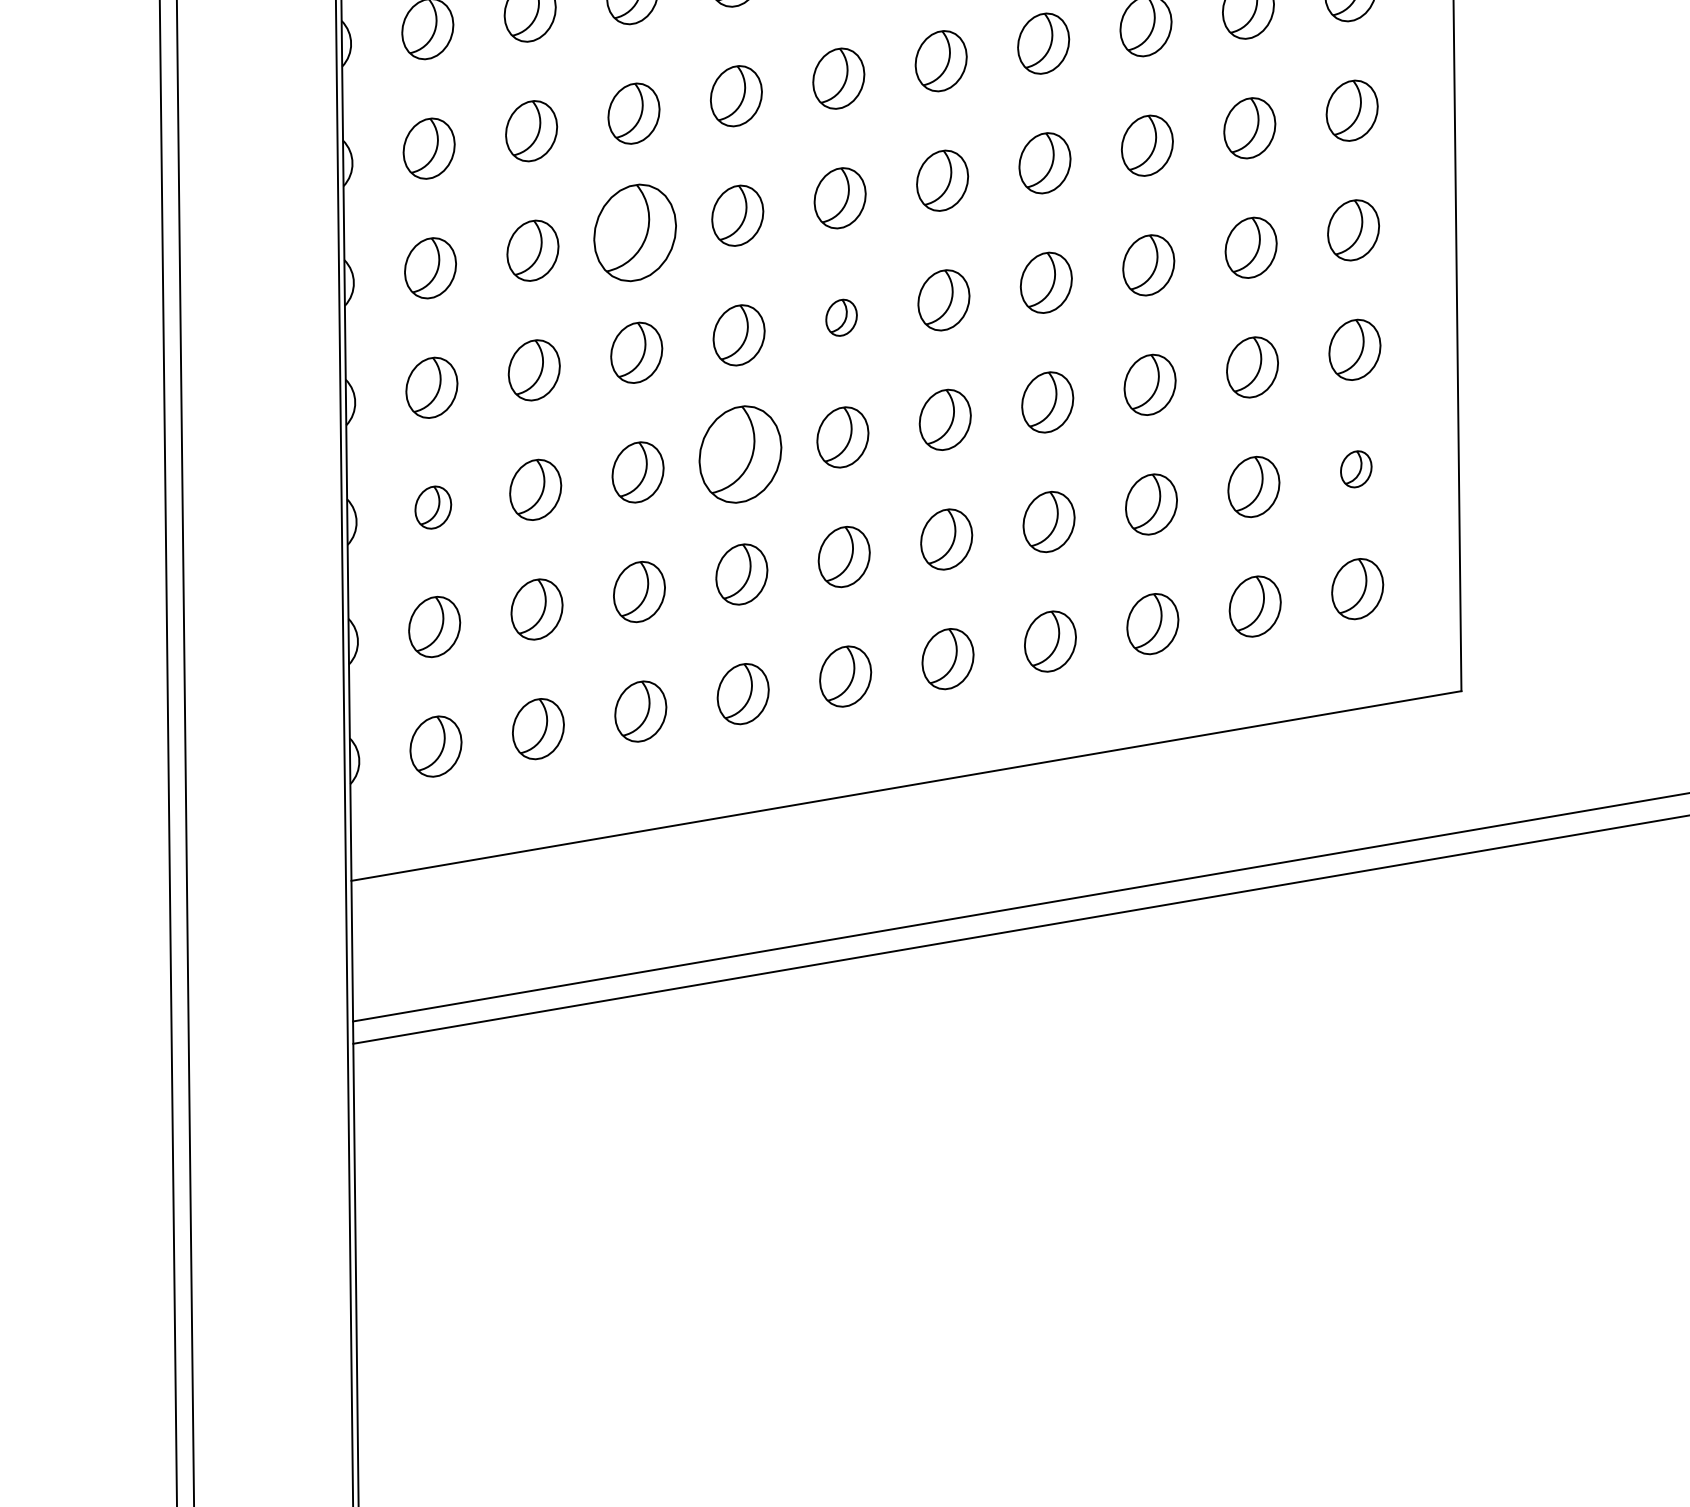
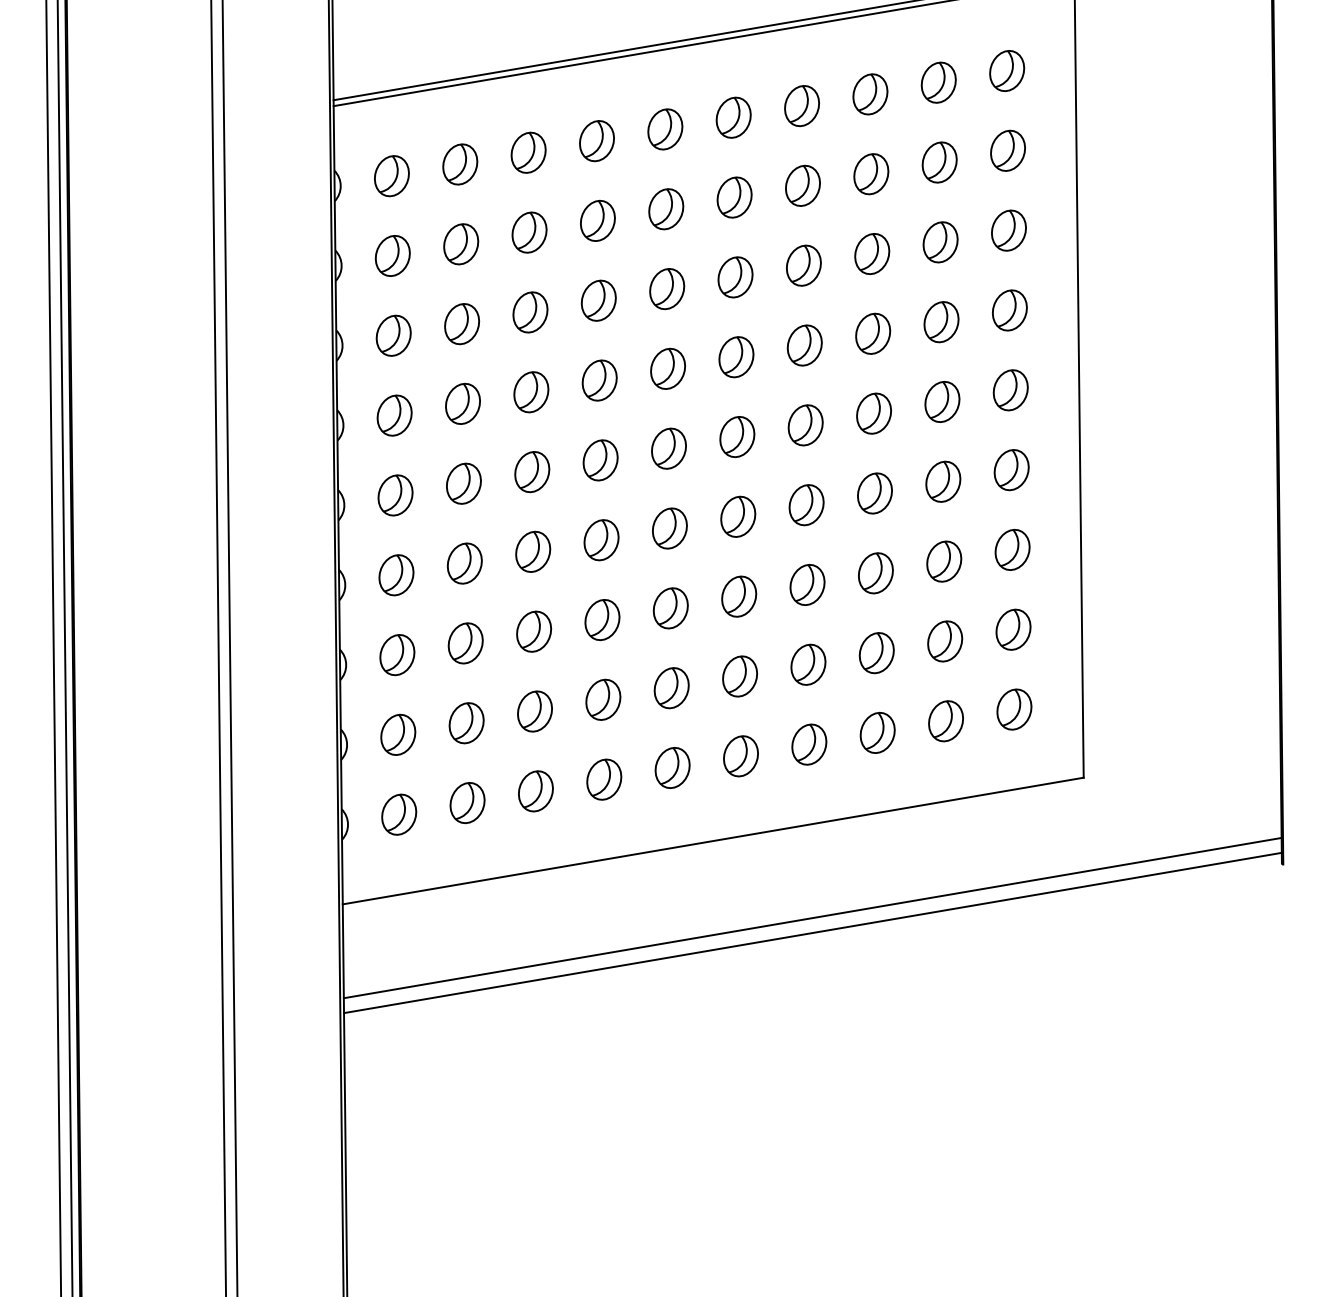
part: (635, 233) -> (532, 472), size x0.62
part: (840, 317) -> (669, 528), size x1.67
part: (740, 455) -> (602, 620), size x0.62
part: (1356, 469) -> (1013, 629), size x1.67
part: (433, 508) -> (397, 655), size x1.43

